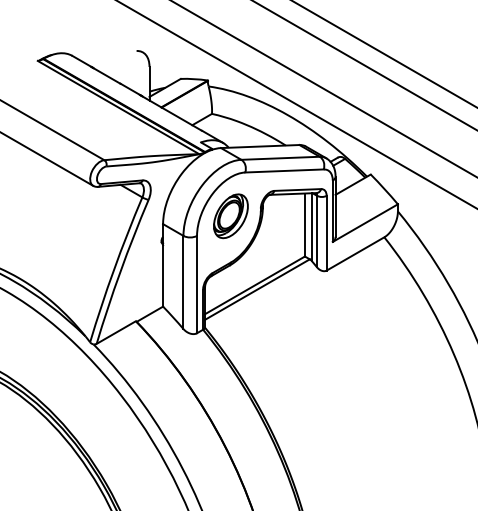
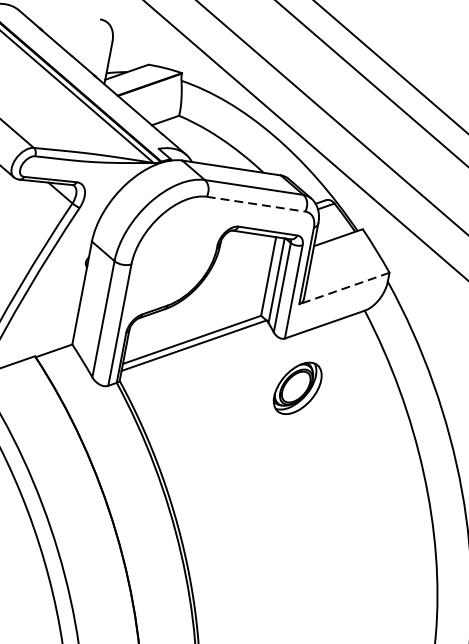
line: (285, 170) -> (257, 203), solid -> dashed
part: (230, 216) -> (297, 388), moved
line: (365, 223) -> (344, 288), solid -> dashed

